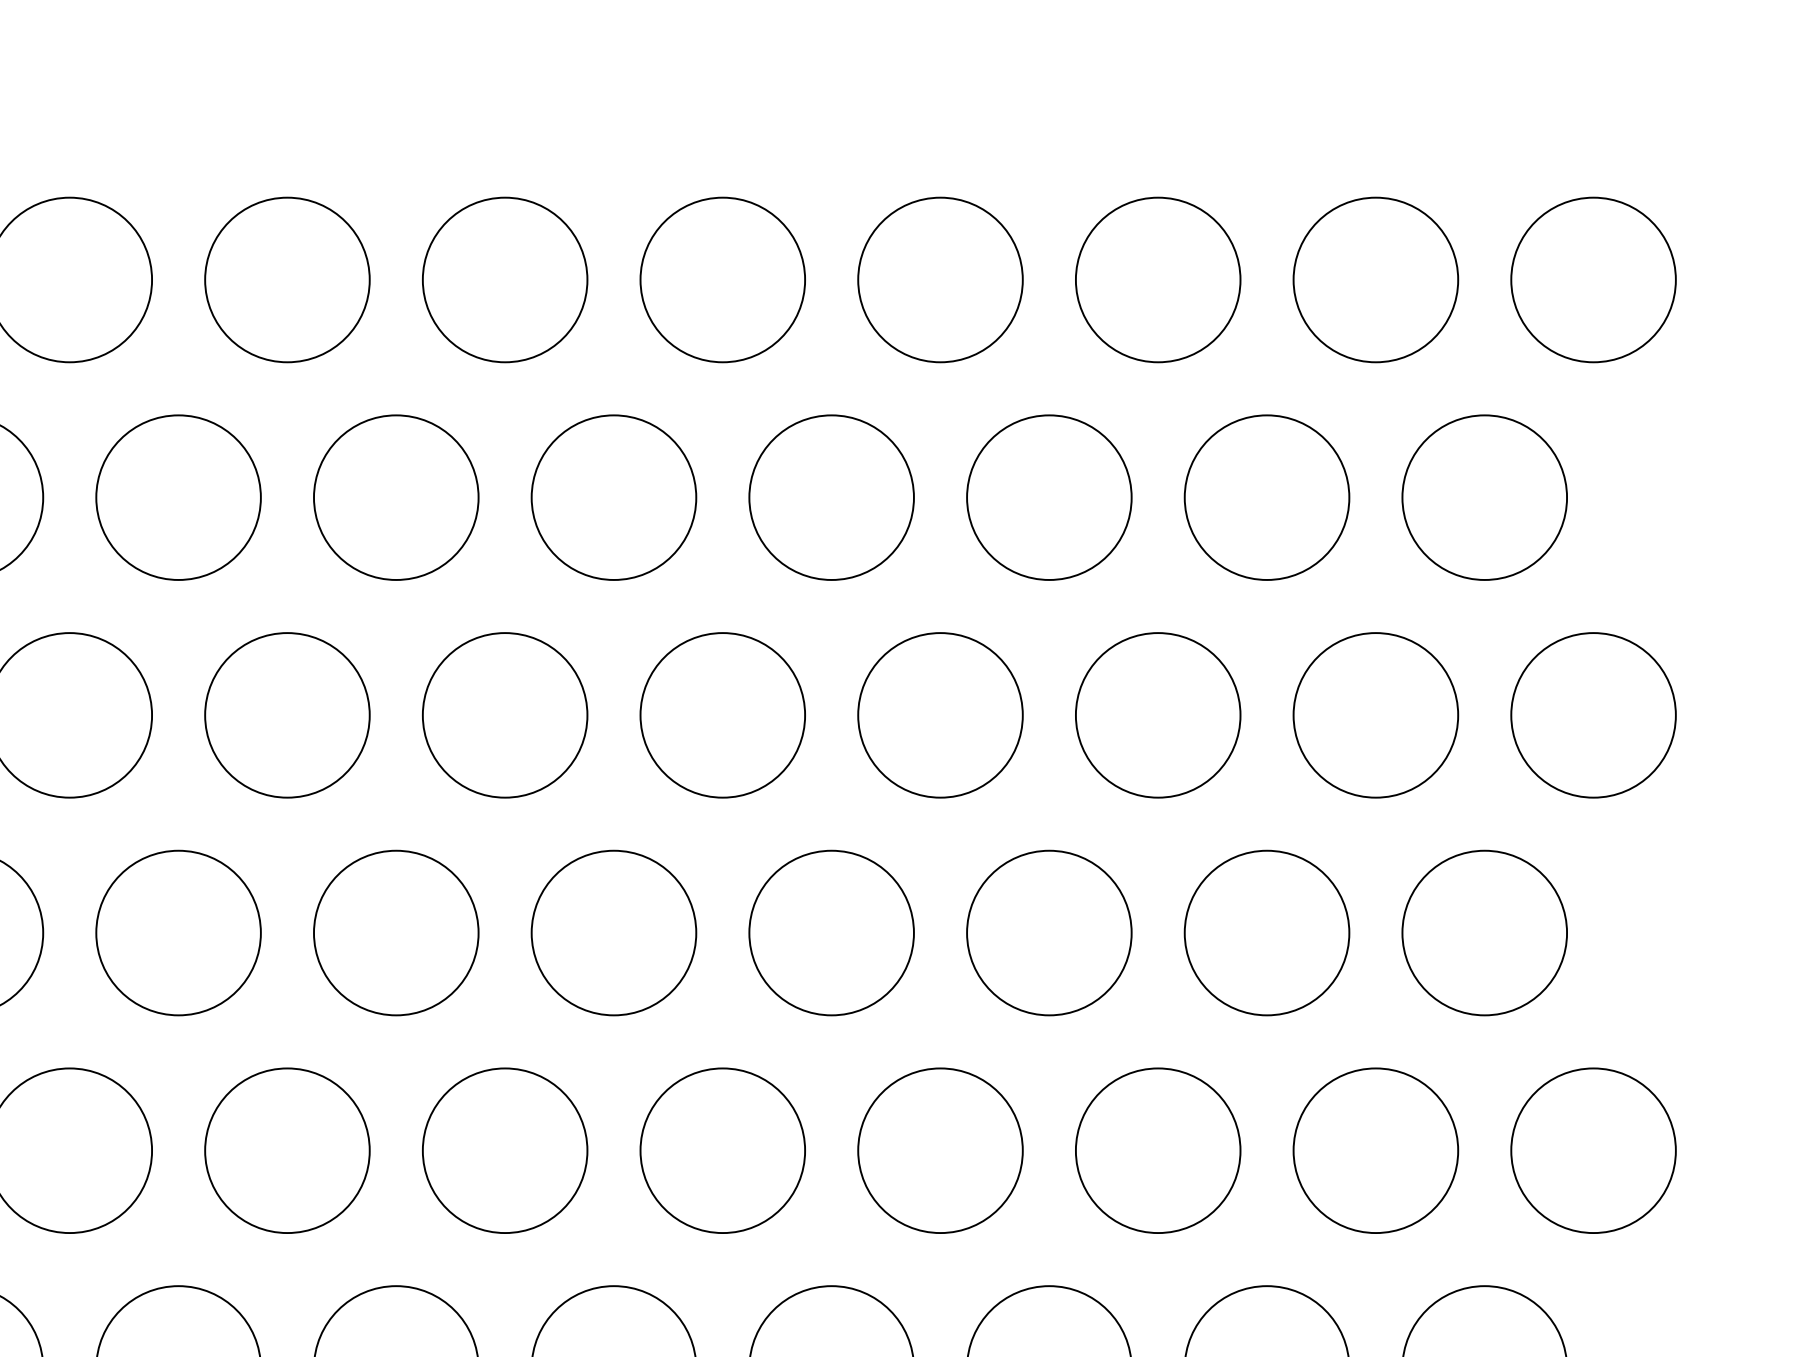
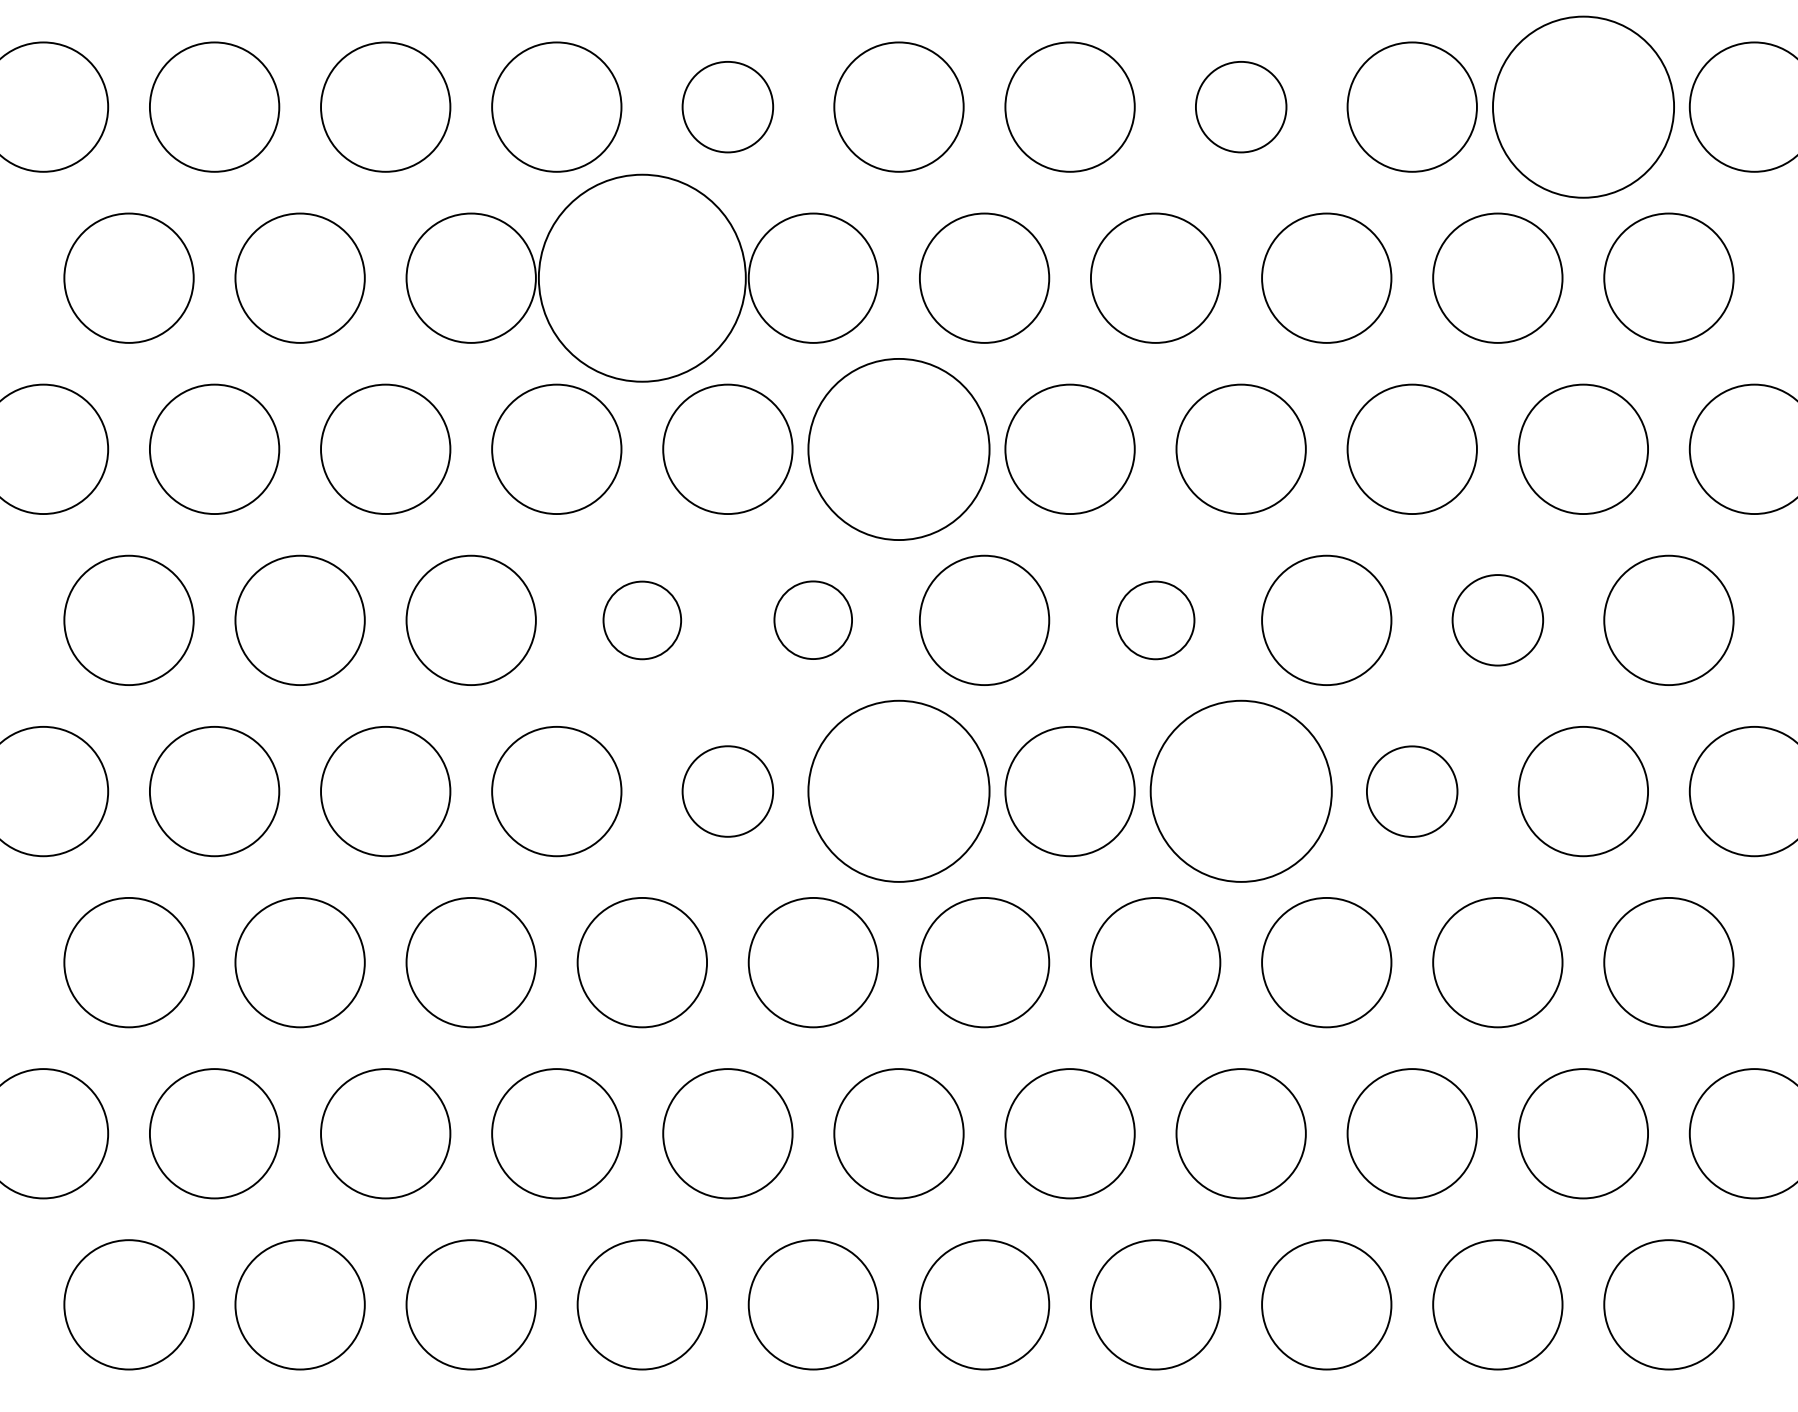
circle: (286, 279) -> (727, 106), size x0.7
circle: (939, 279) -> (1240, 106), size x0.7
circle: (1374, 279) -> (1582, 106), size x1.4
circle: (178, 496) -> (642, 277), size x1.6
circle: (504, 714) -> (898, 448), size x1.4
circle: (395, 931) -> (812, 619), size x0.6
circle: (1266, 931) -> (1497, 619), size x0.7
circle: (178, 933) -> (642, 620), size x0.6
circle: (831, 933) -> (1155, 620), size x0.6
circle: (286, 1150) -> (727, 791), size x0.7
circle: (504, 1150) -> (898, 791), size x1.4
circle: (939, 1150) -> (1240, 791), size x1.4
circle: (1157, 1150) -> (1411, 791), size x0.7

